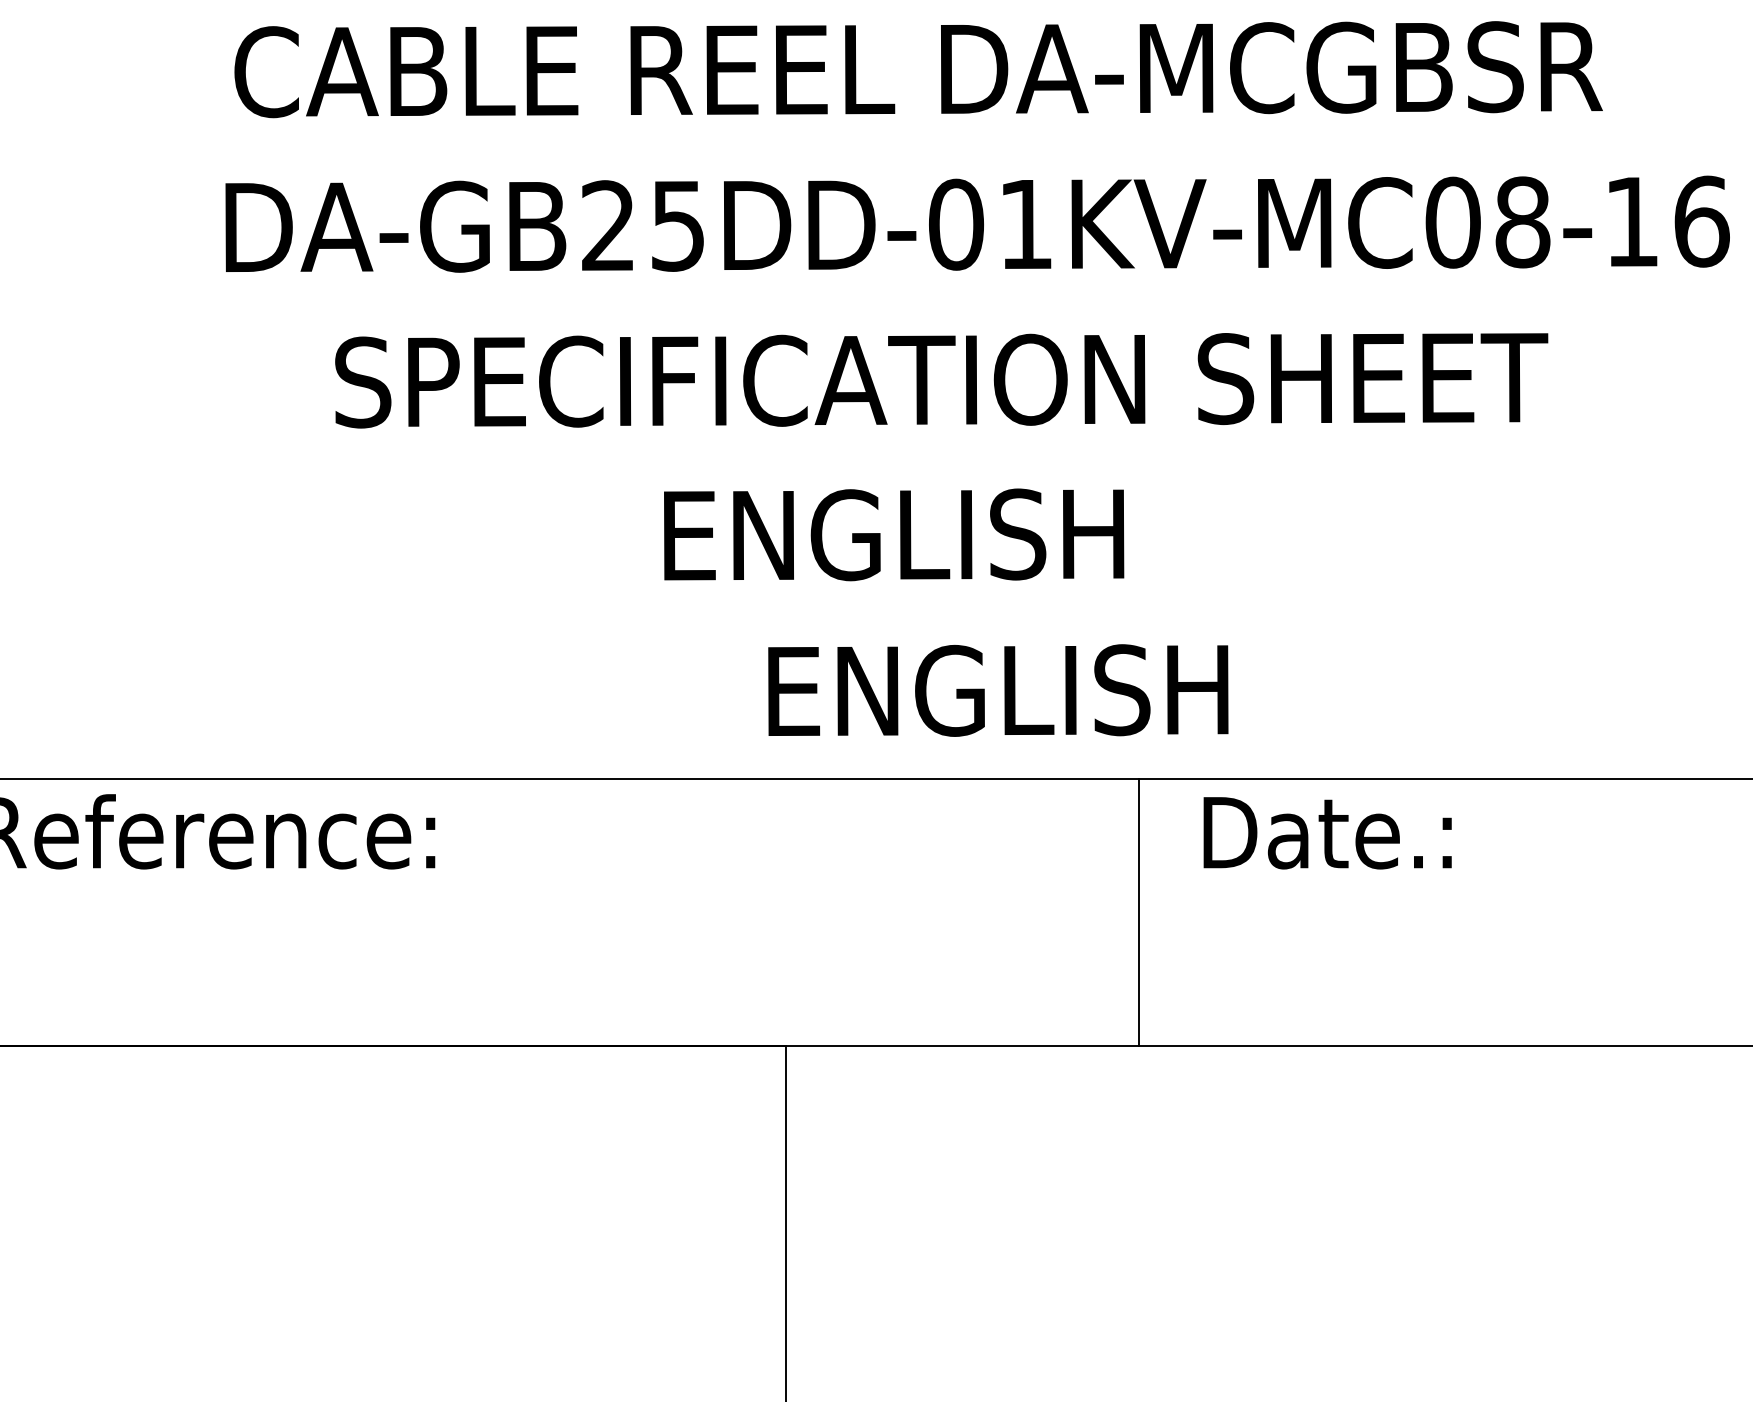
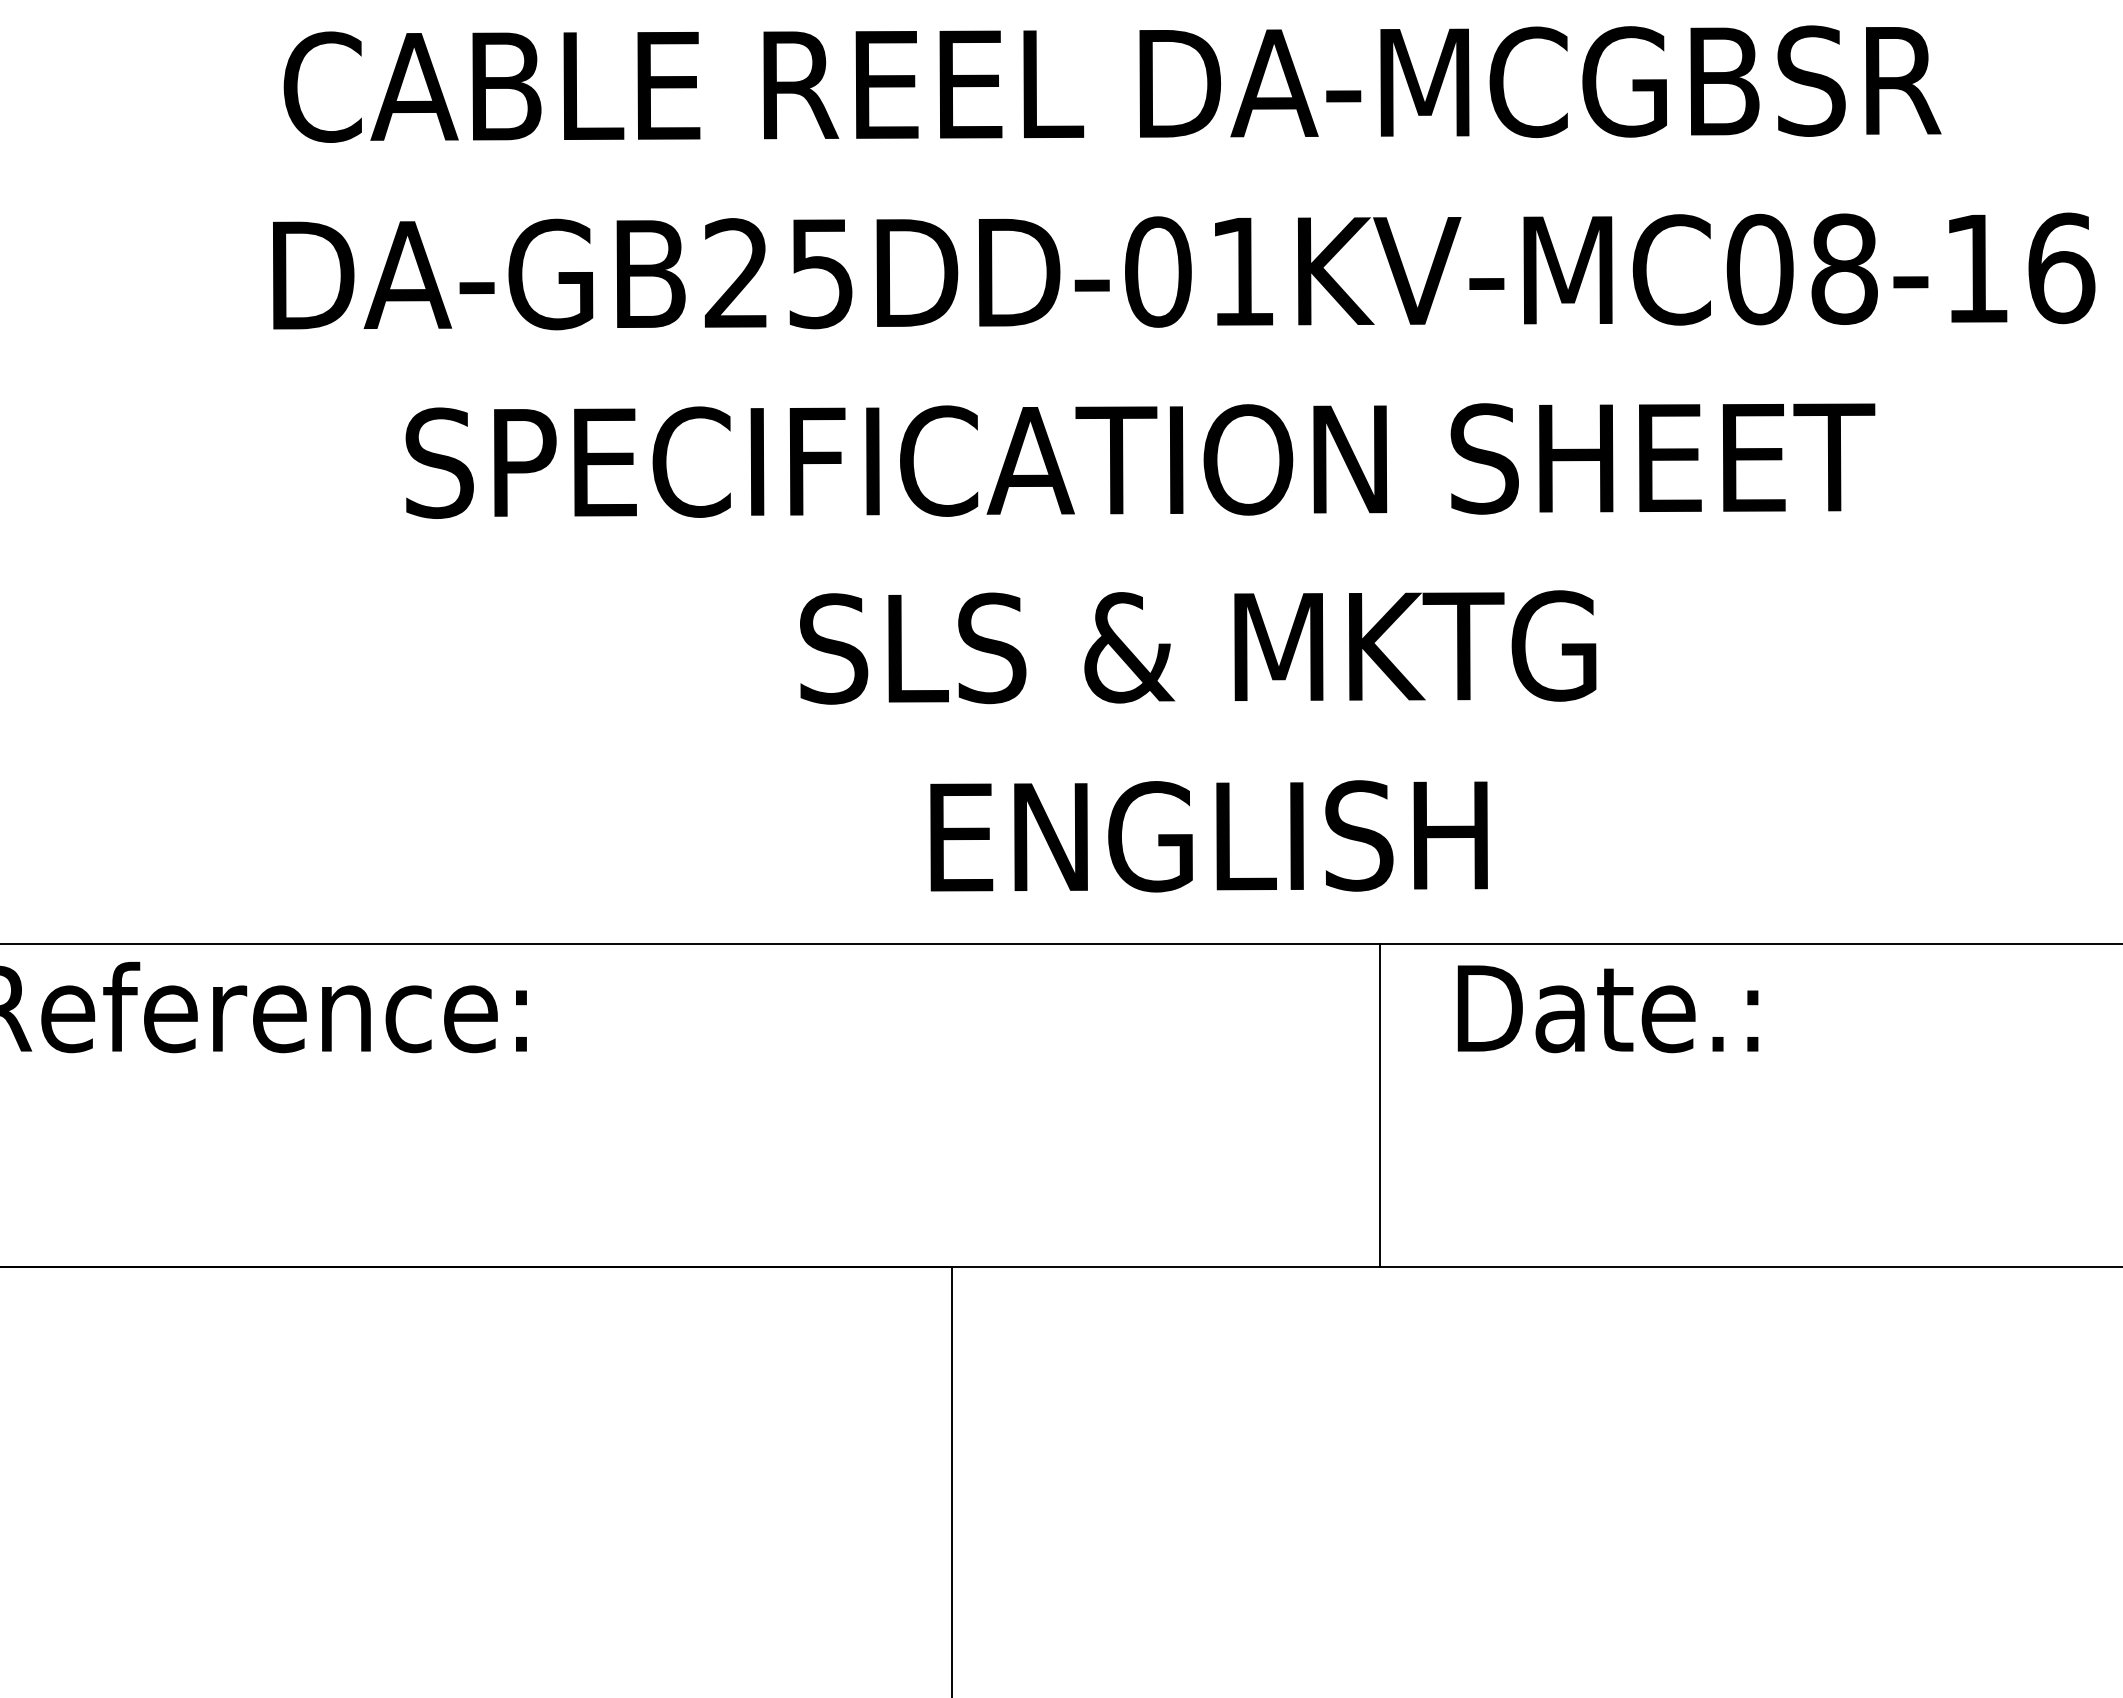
text: (989, 534) -> (1198, 647), ENGLISH -> SLS & MKTG

